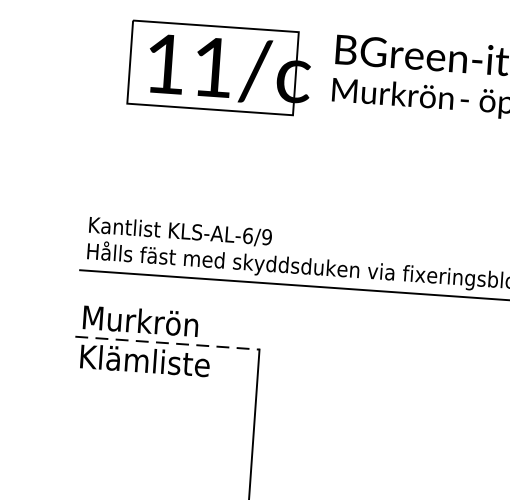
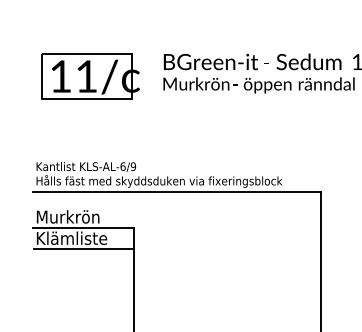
part: (219, 67) -> (90, 76), moved
line: (167, 342) -> (83, 227), dashed -> solid
line: (164, 380) -> (83, 248), added

